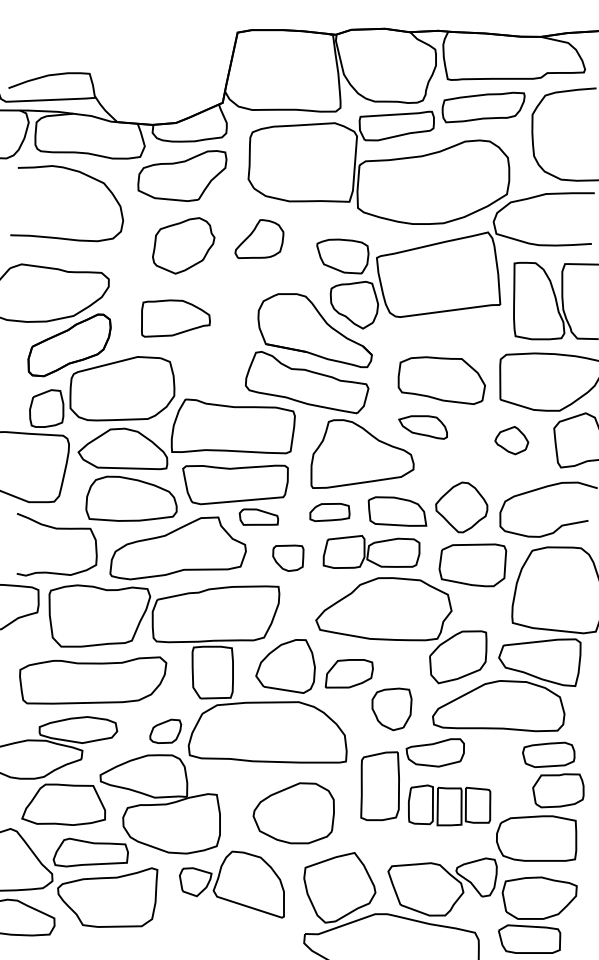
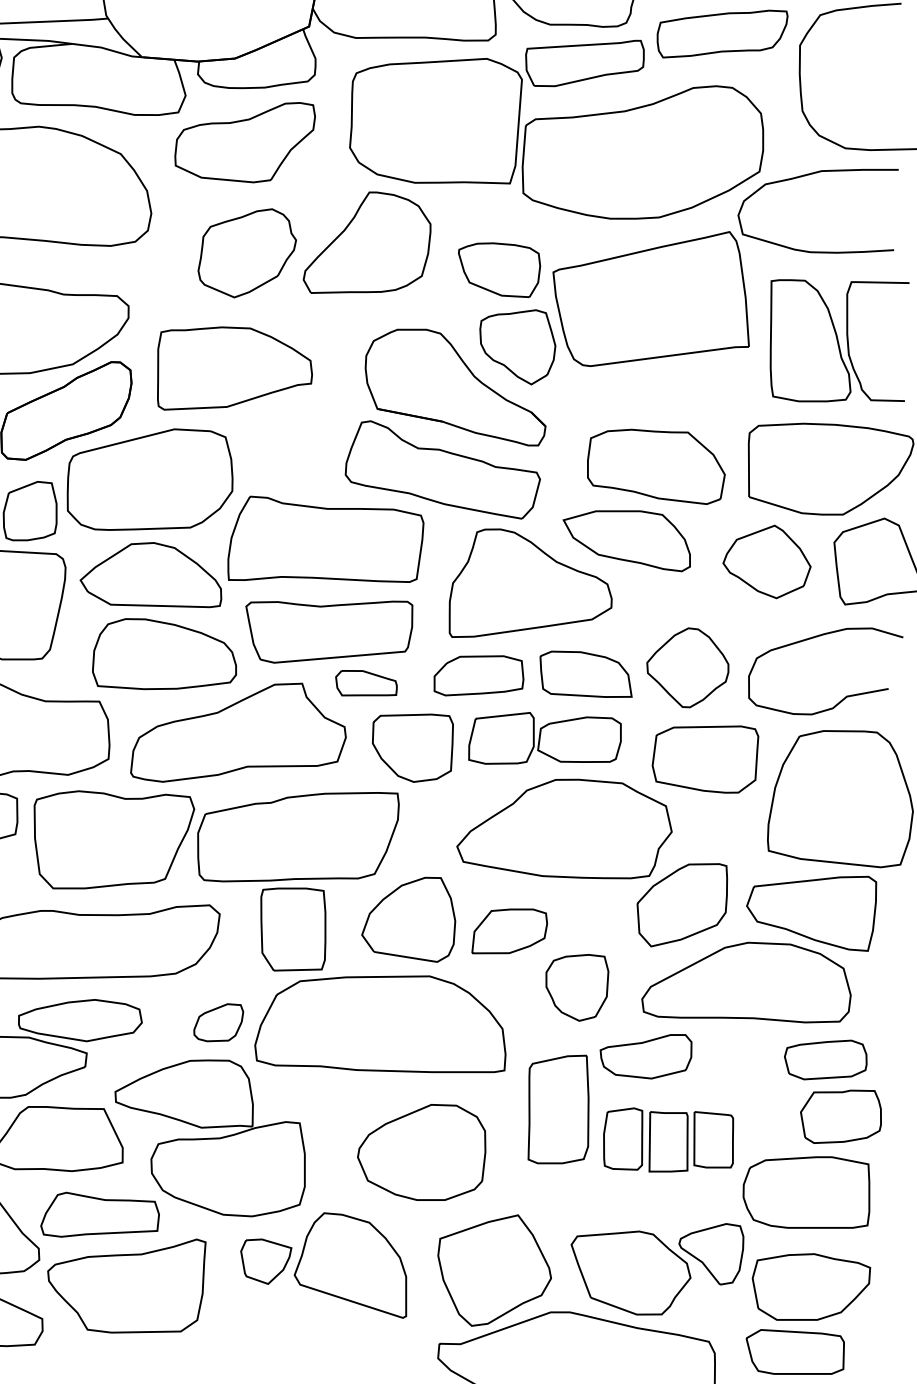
part: (259, 238) -> (367, 241), size x1.67
part: (175, 318) -> (234, 368), size x1.43
part: (422, 427) -> (625, 541), size x1.67
part: (511, 440) -> (766, 561), size x1.67
part: (329, 512) -> (478, 675), size x1.43
part: (288, 558) -> (413, 748), size x1.67

